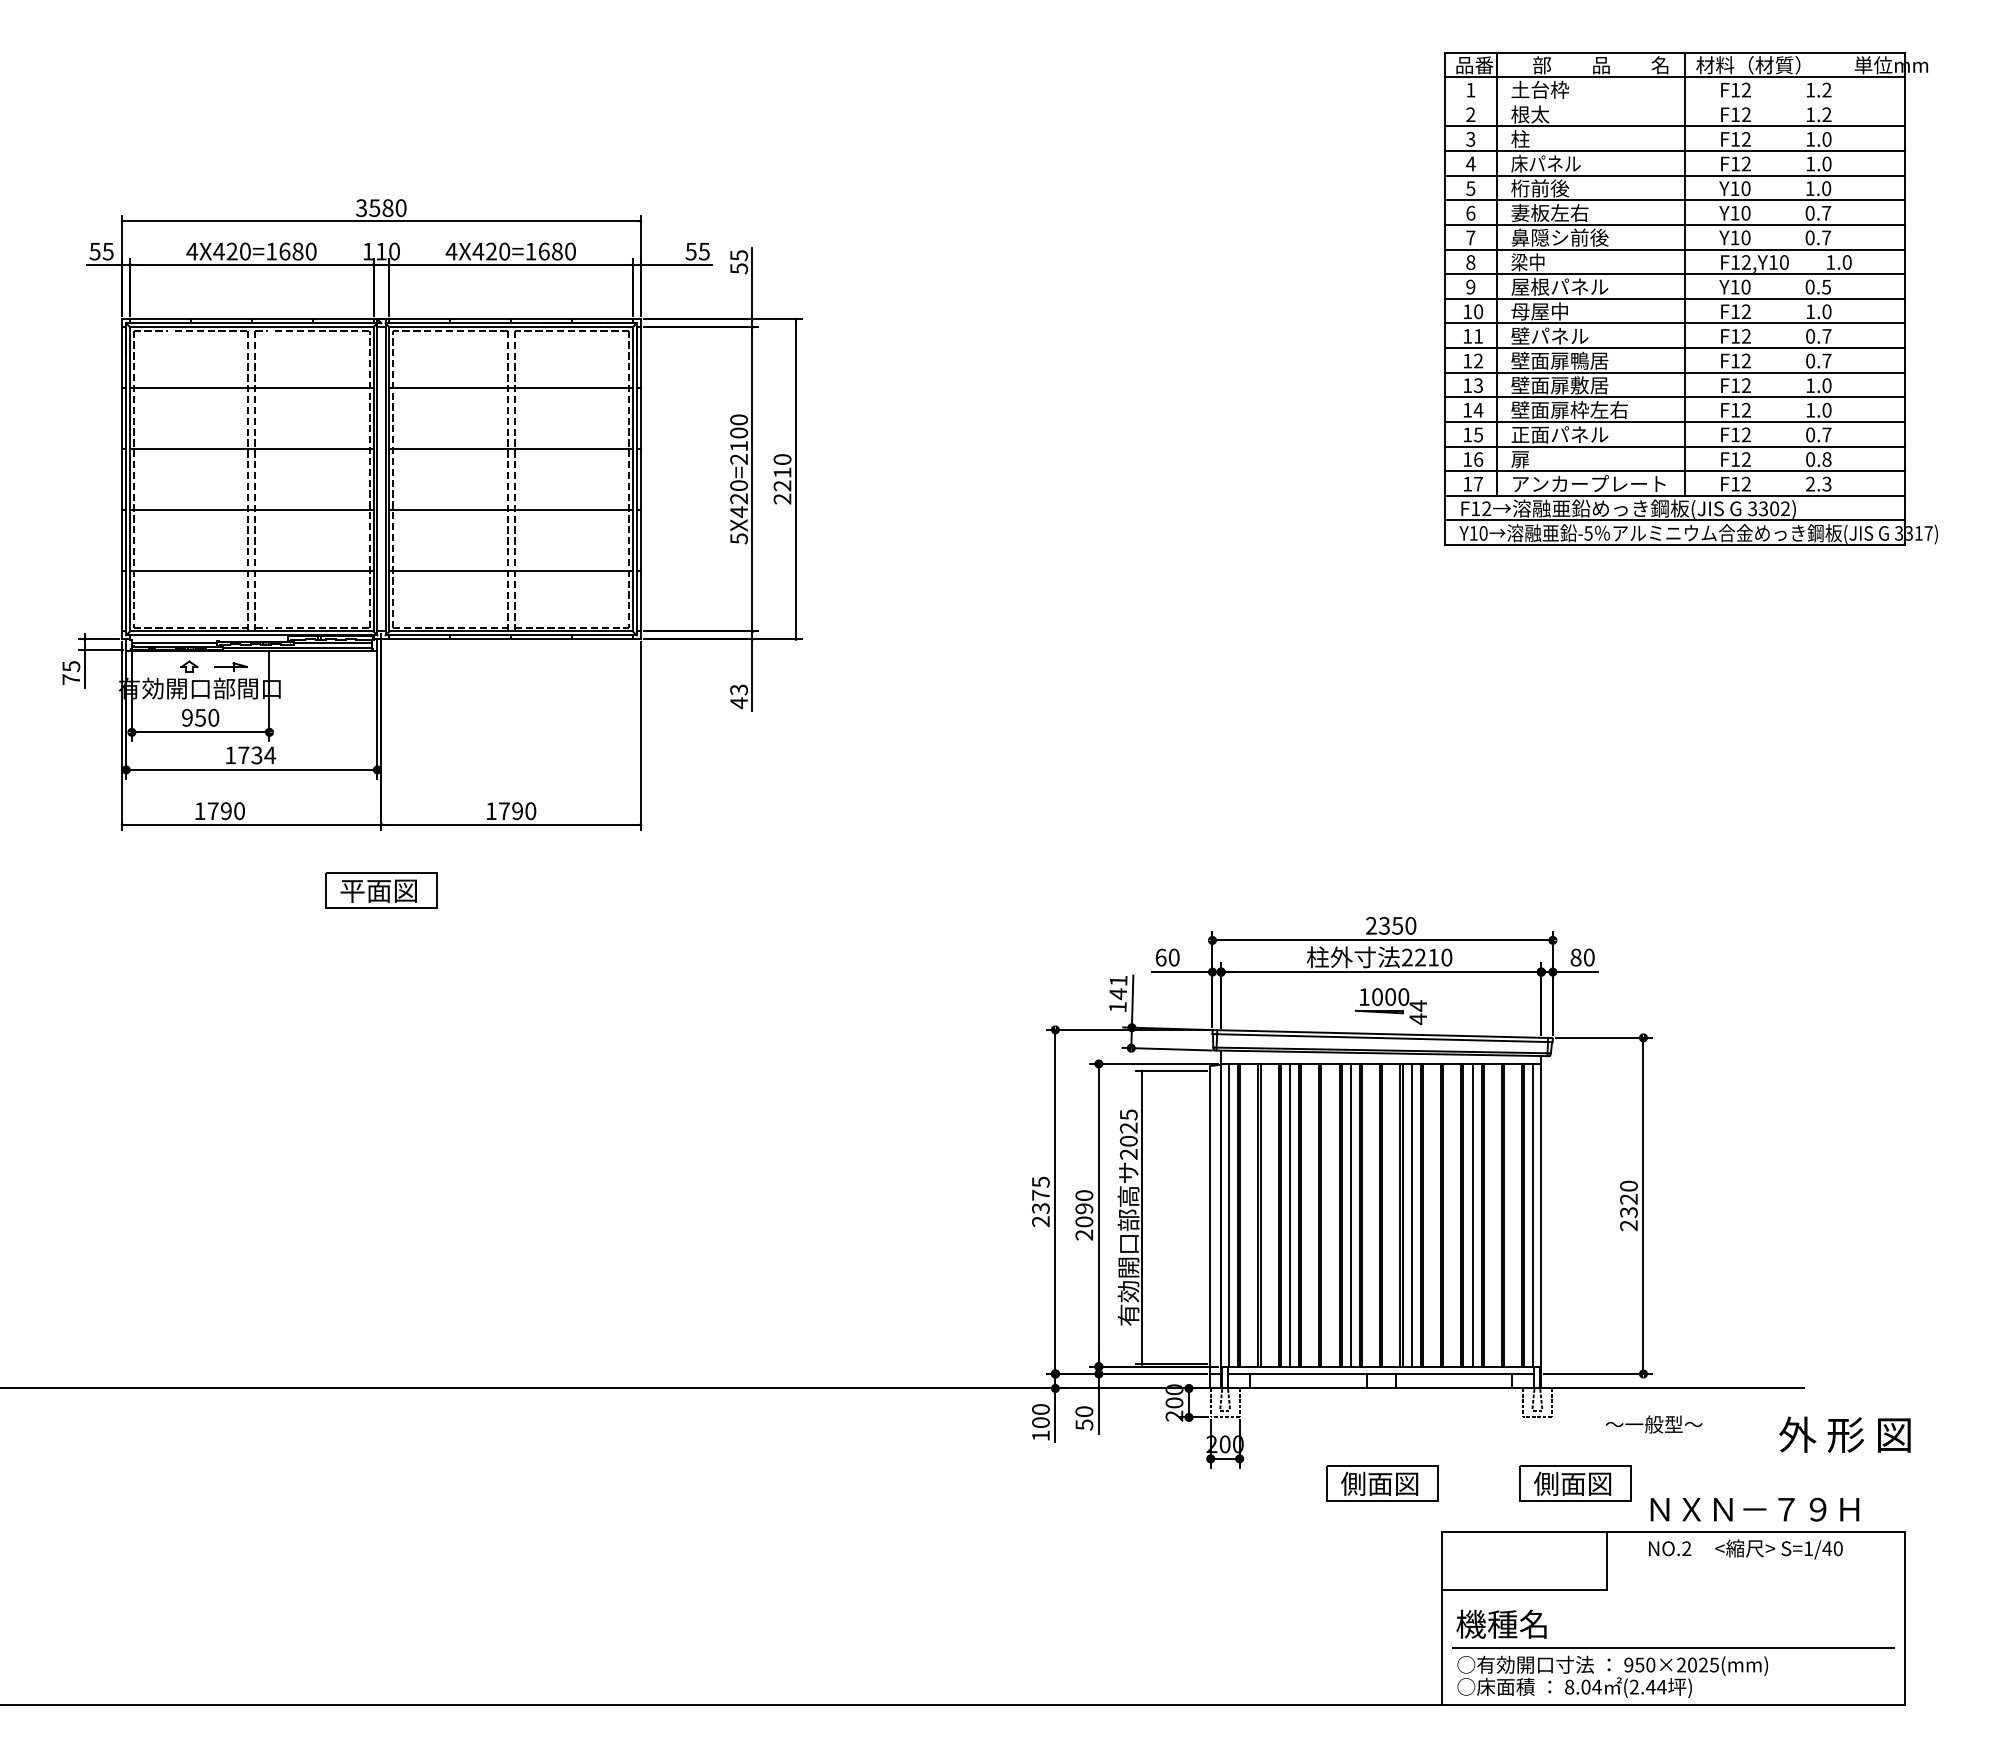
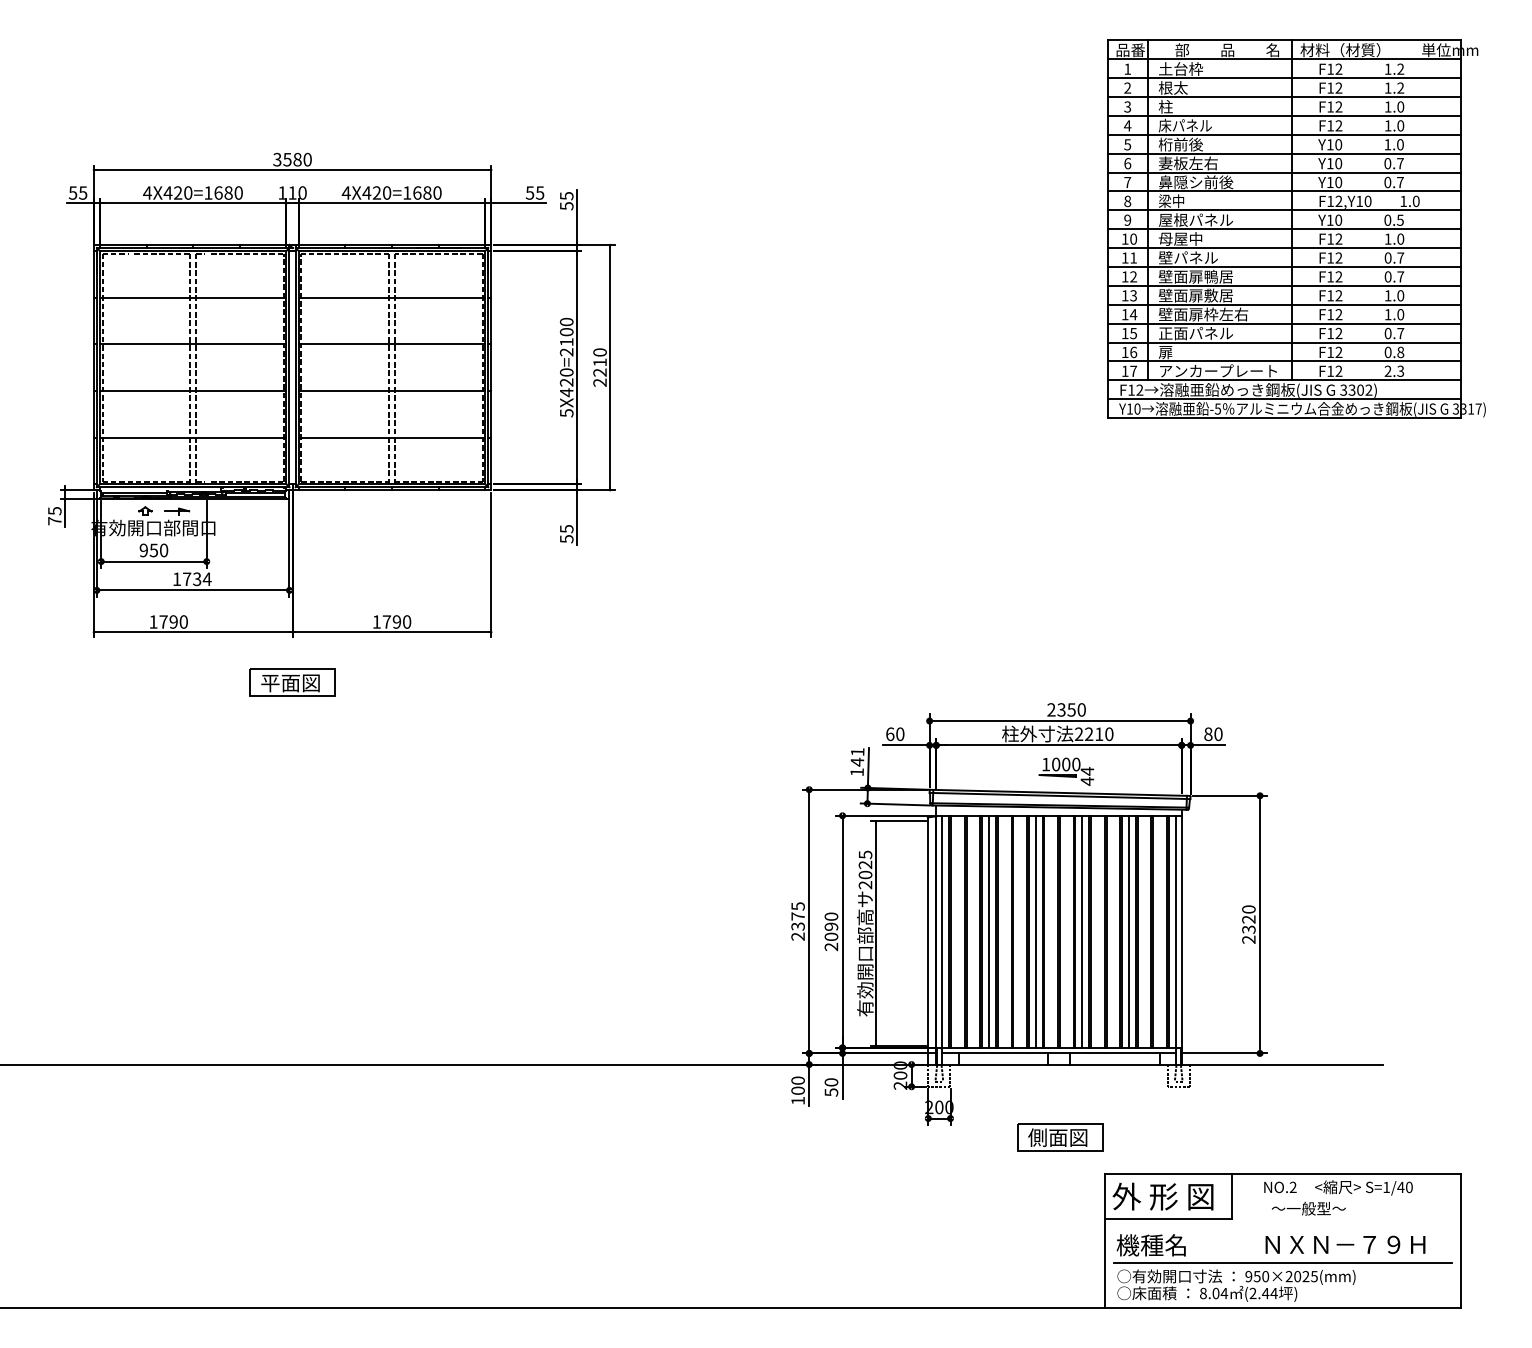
line: (1674, 101) -> (1283, 77), added
text: (739, 696) -> (567, 534), 43 -> 55
text: (1653, 1424) -> (1308, 1208), moved
text: (1844, 1434) -> (1162, 1196), moved
part: (1575, 1483) -> (1207, 1137), removed
text: (1754, 1509) -> (1345, 1244), moved

